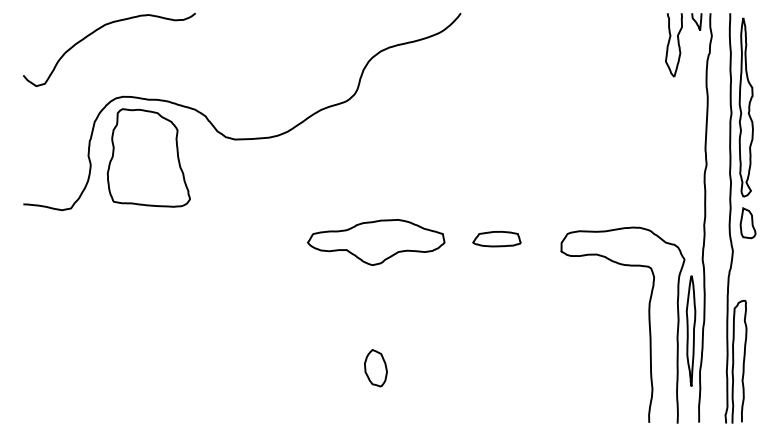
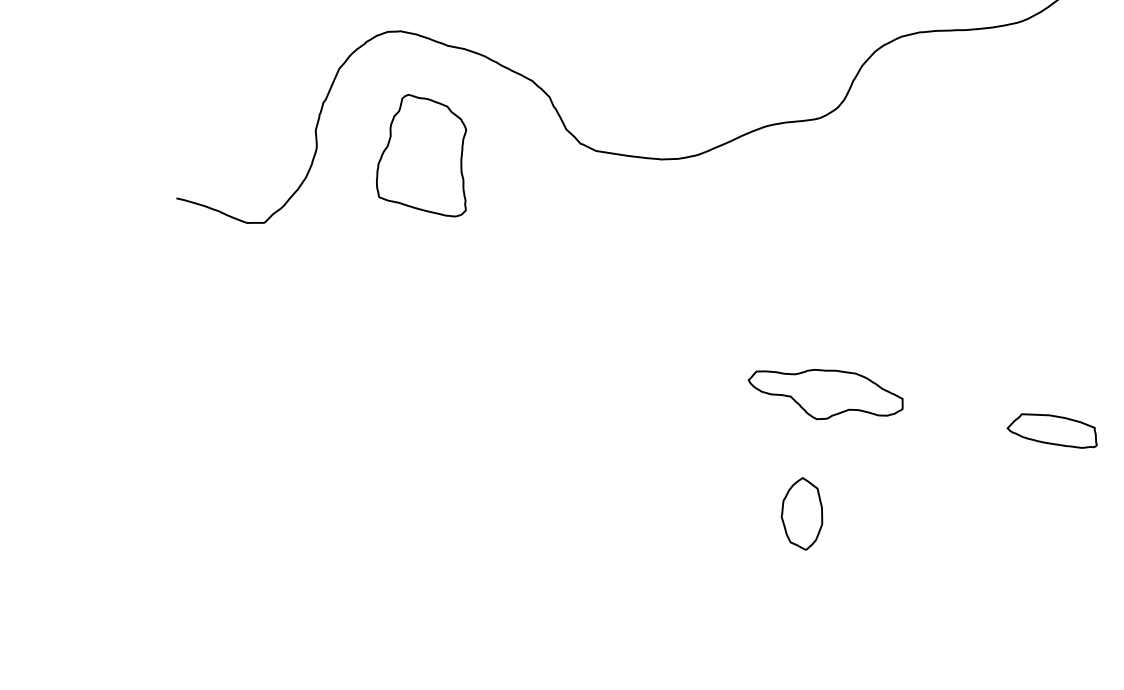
part: (148, 157) -> (427, 154), size x0.6
part: (376, 242) -> (826, 394), size x0.6
part: (375, 368) -> (801, 513), moved

